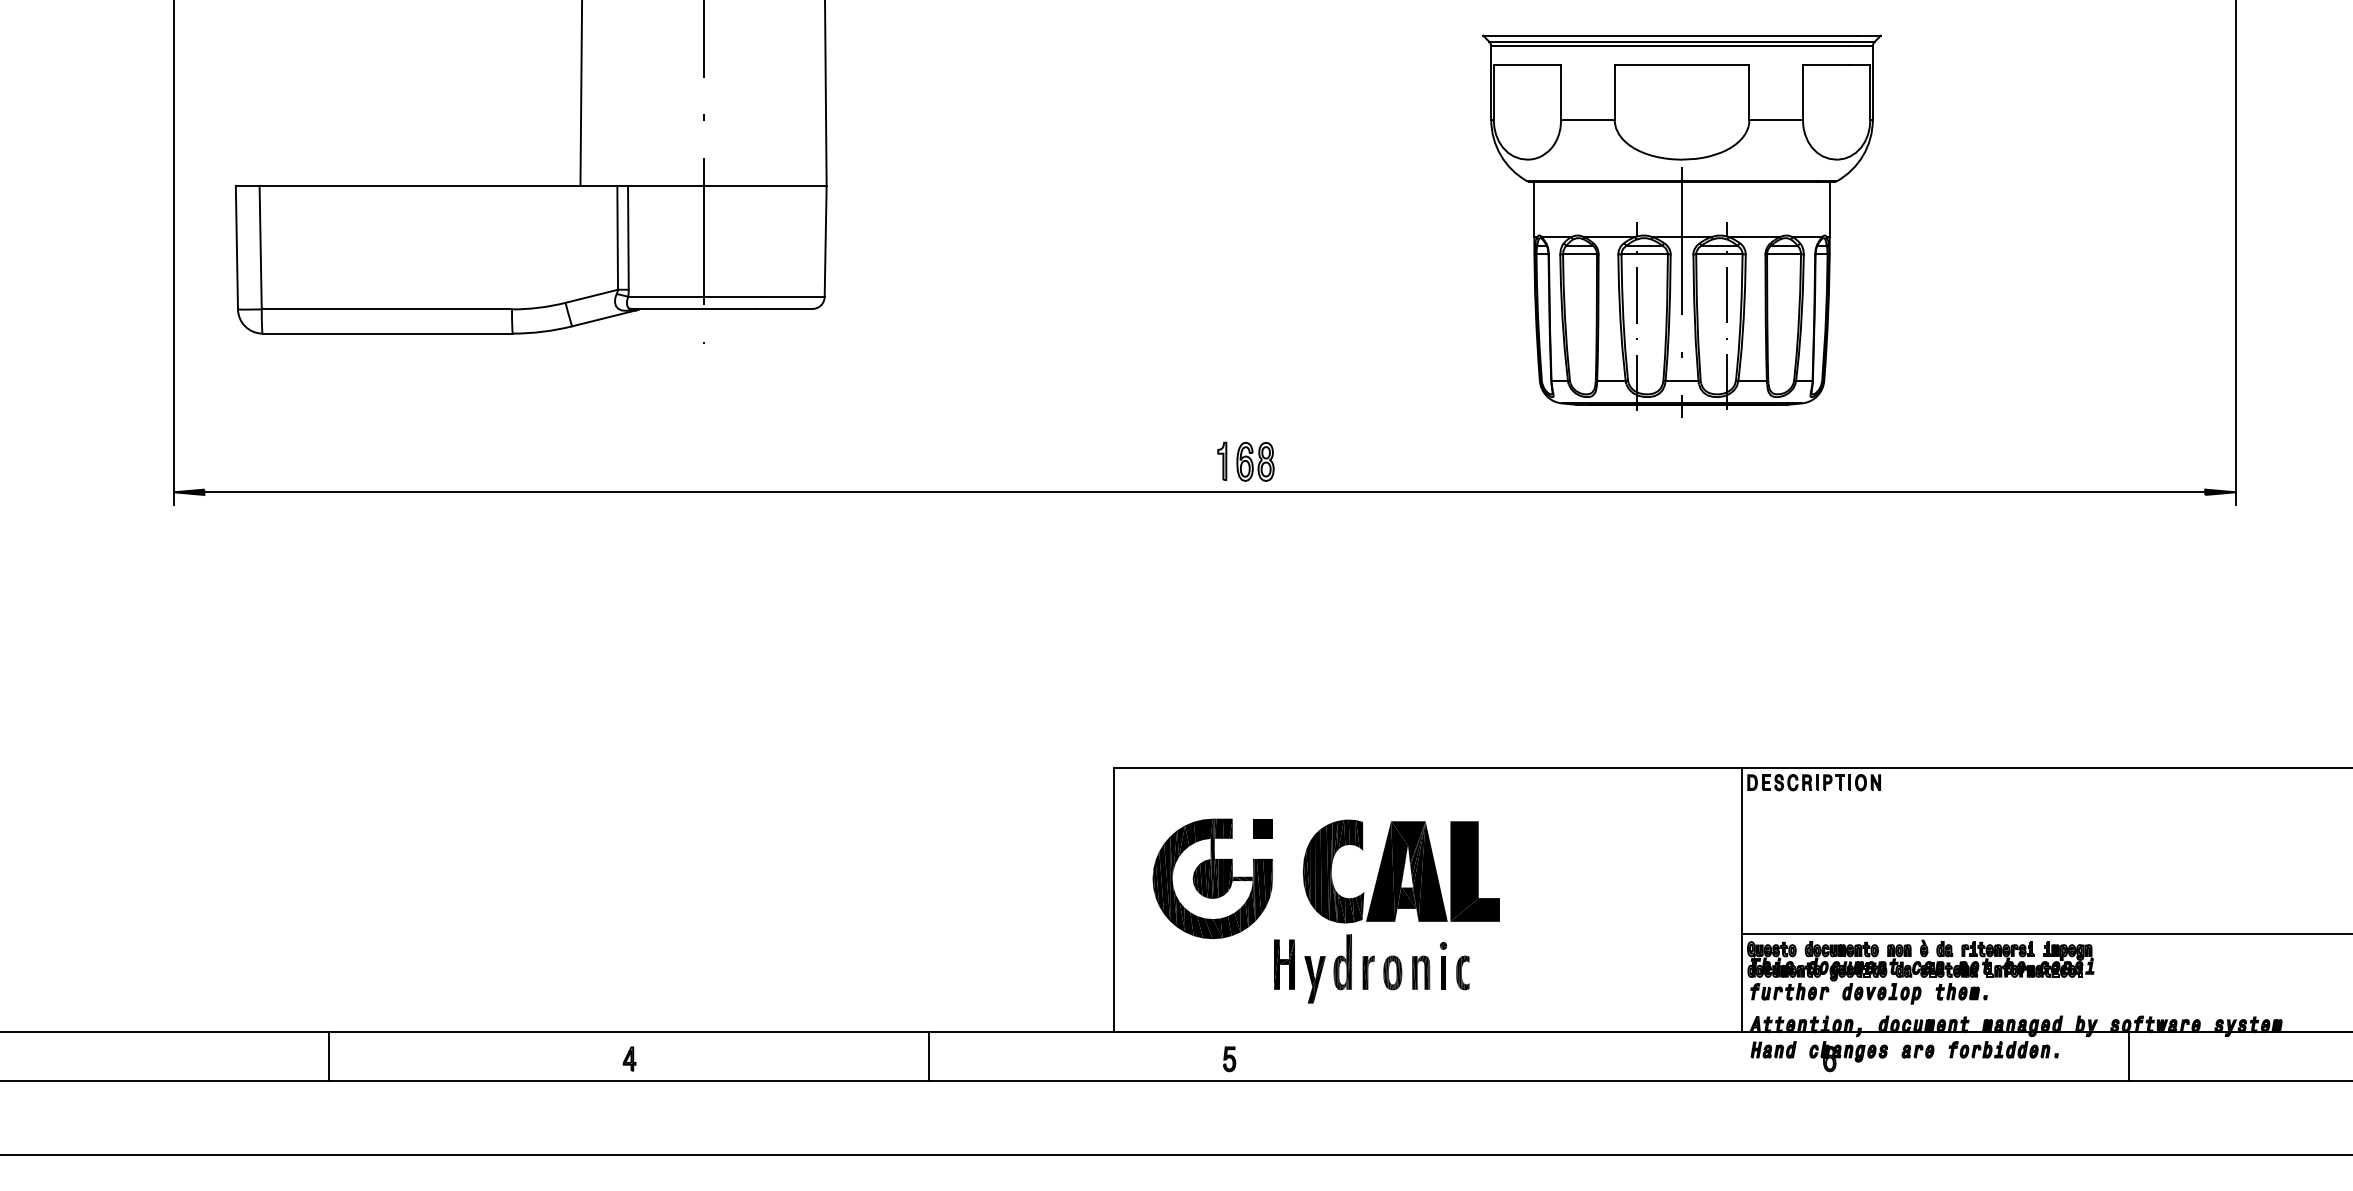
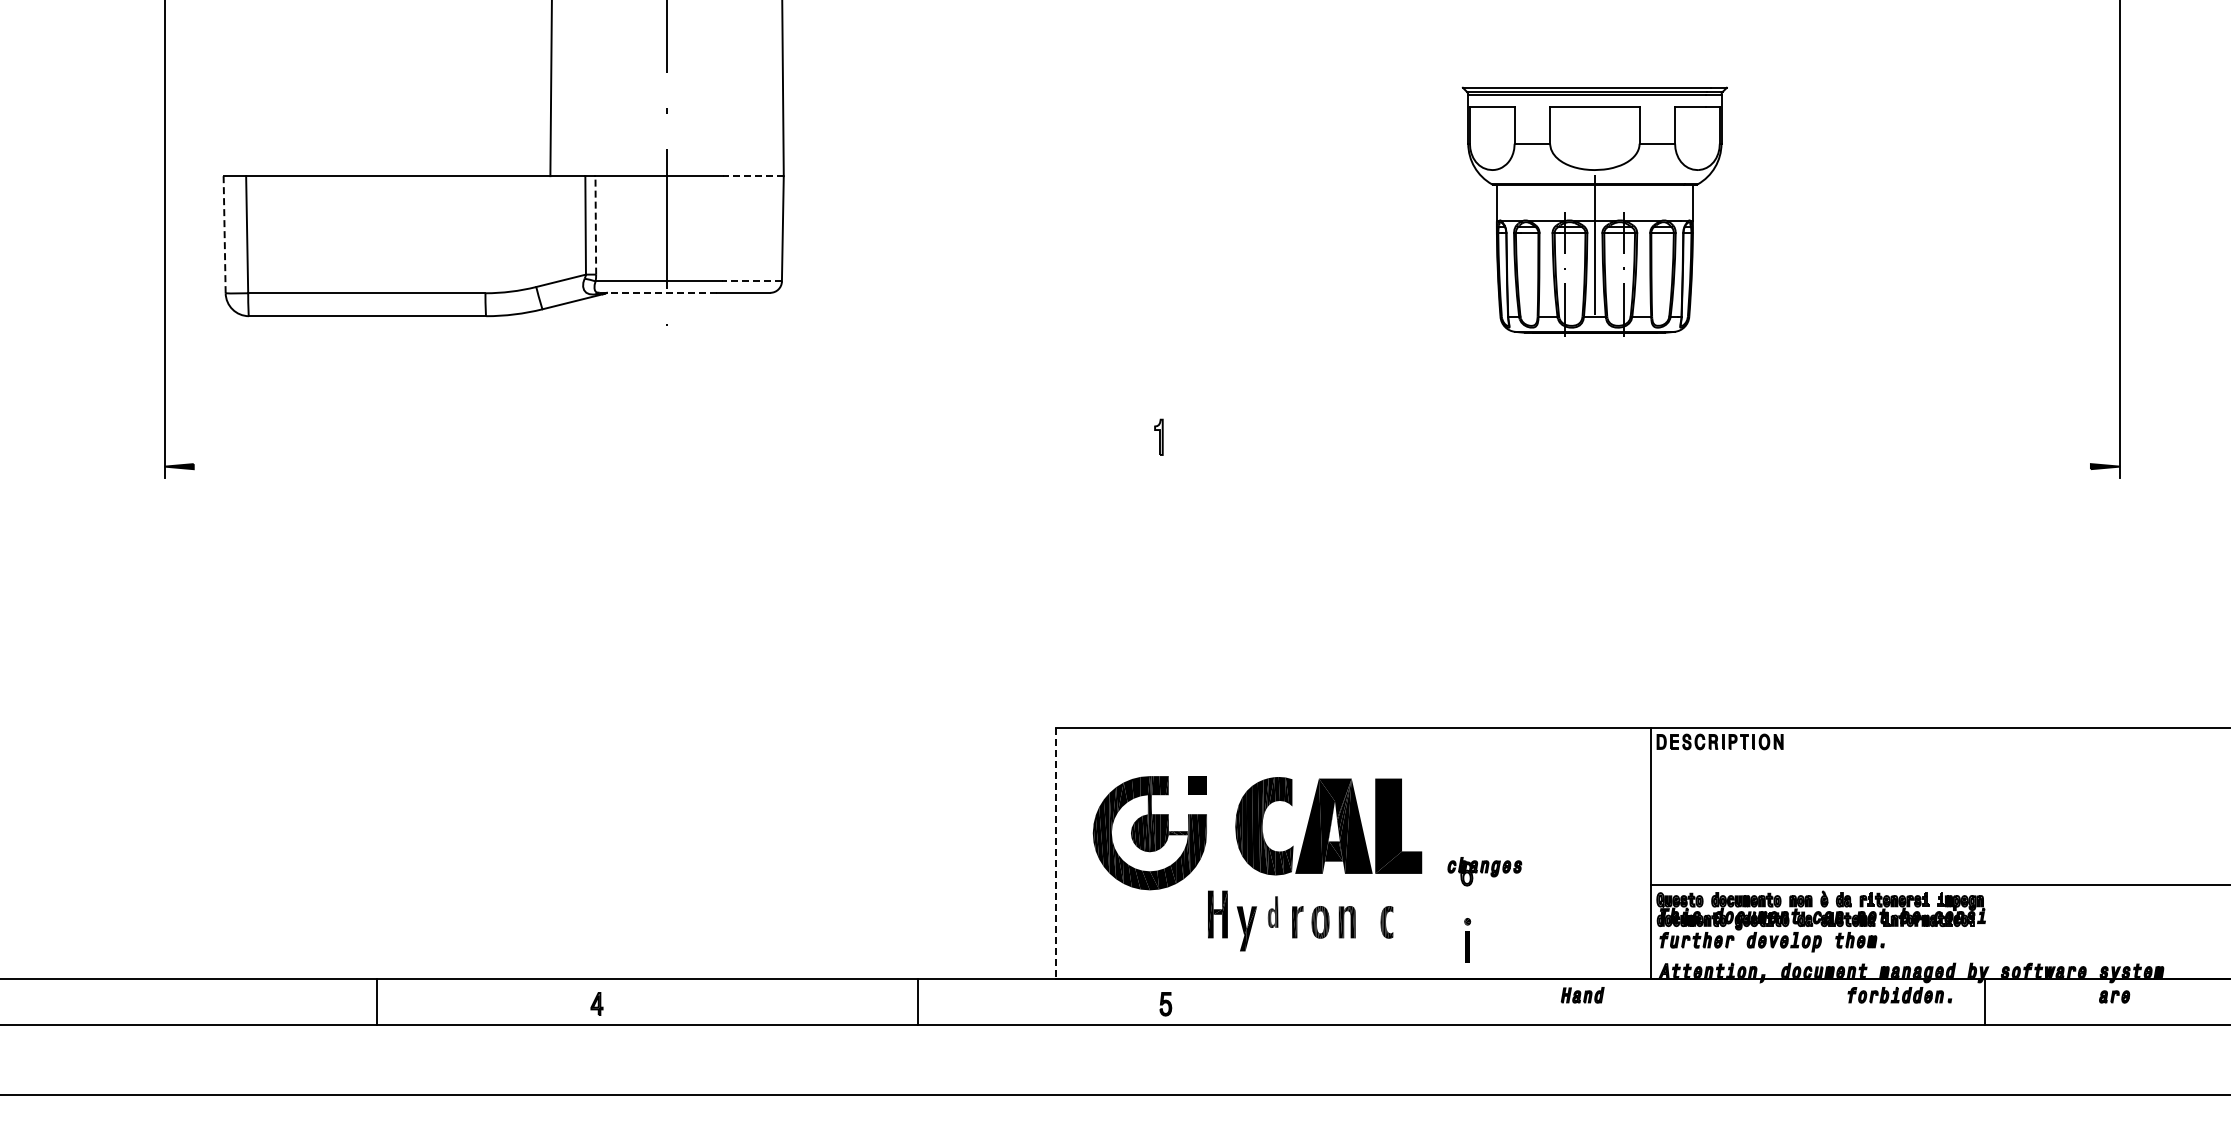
line: (793, 186) -> (752, 176), solid -> dashed
part: (1681, 225) -> (1594, 213), size x0.7
line: (628, 236) -> (595, 224), solid -> dashed
line: (236, 247) -> (224, 234), solid -> dashed
line: (793, 297) -> (752, 281), solid -> dashed
line: (693, 308) -> (657, 292), solid -> dashed
part: (1255, 461) -> (1190, 437), removed
line: (1203, 492) -> (1141, 466), removed
line: (1114, 900) -> (1056, 853), solid -> dashed
part: (1342, 961) -> (1272, 911), size x0.6
part: (1443, 965) -> (1467, 940), moved
part: (1773, 1050) -> (1582, 995), moved
part: (1917, 1051) -> (2114, 996), moved
line: (329, 1056) -> (377, 1001), moved
line: (929, 1056) -> (918, 1001), moved
part: (1848, 1056) -> (1484, 871), moved
line: (2128, 1056) -> (1984, 1001), moved

